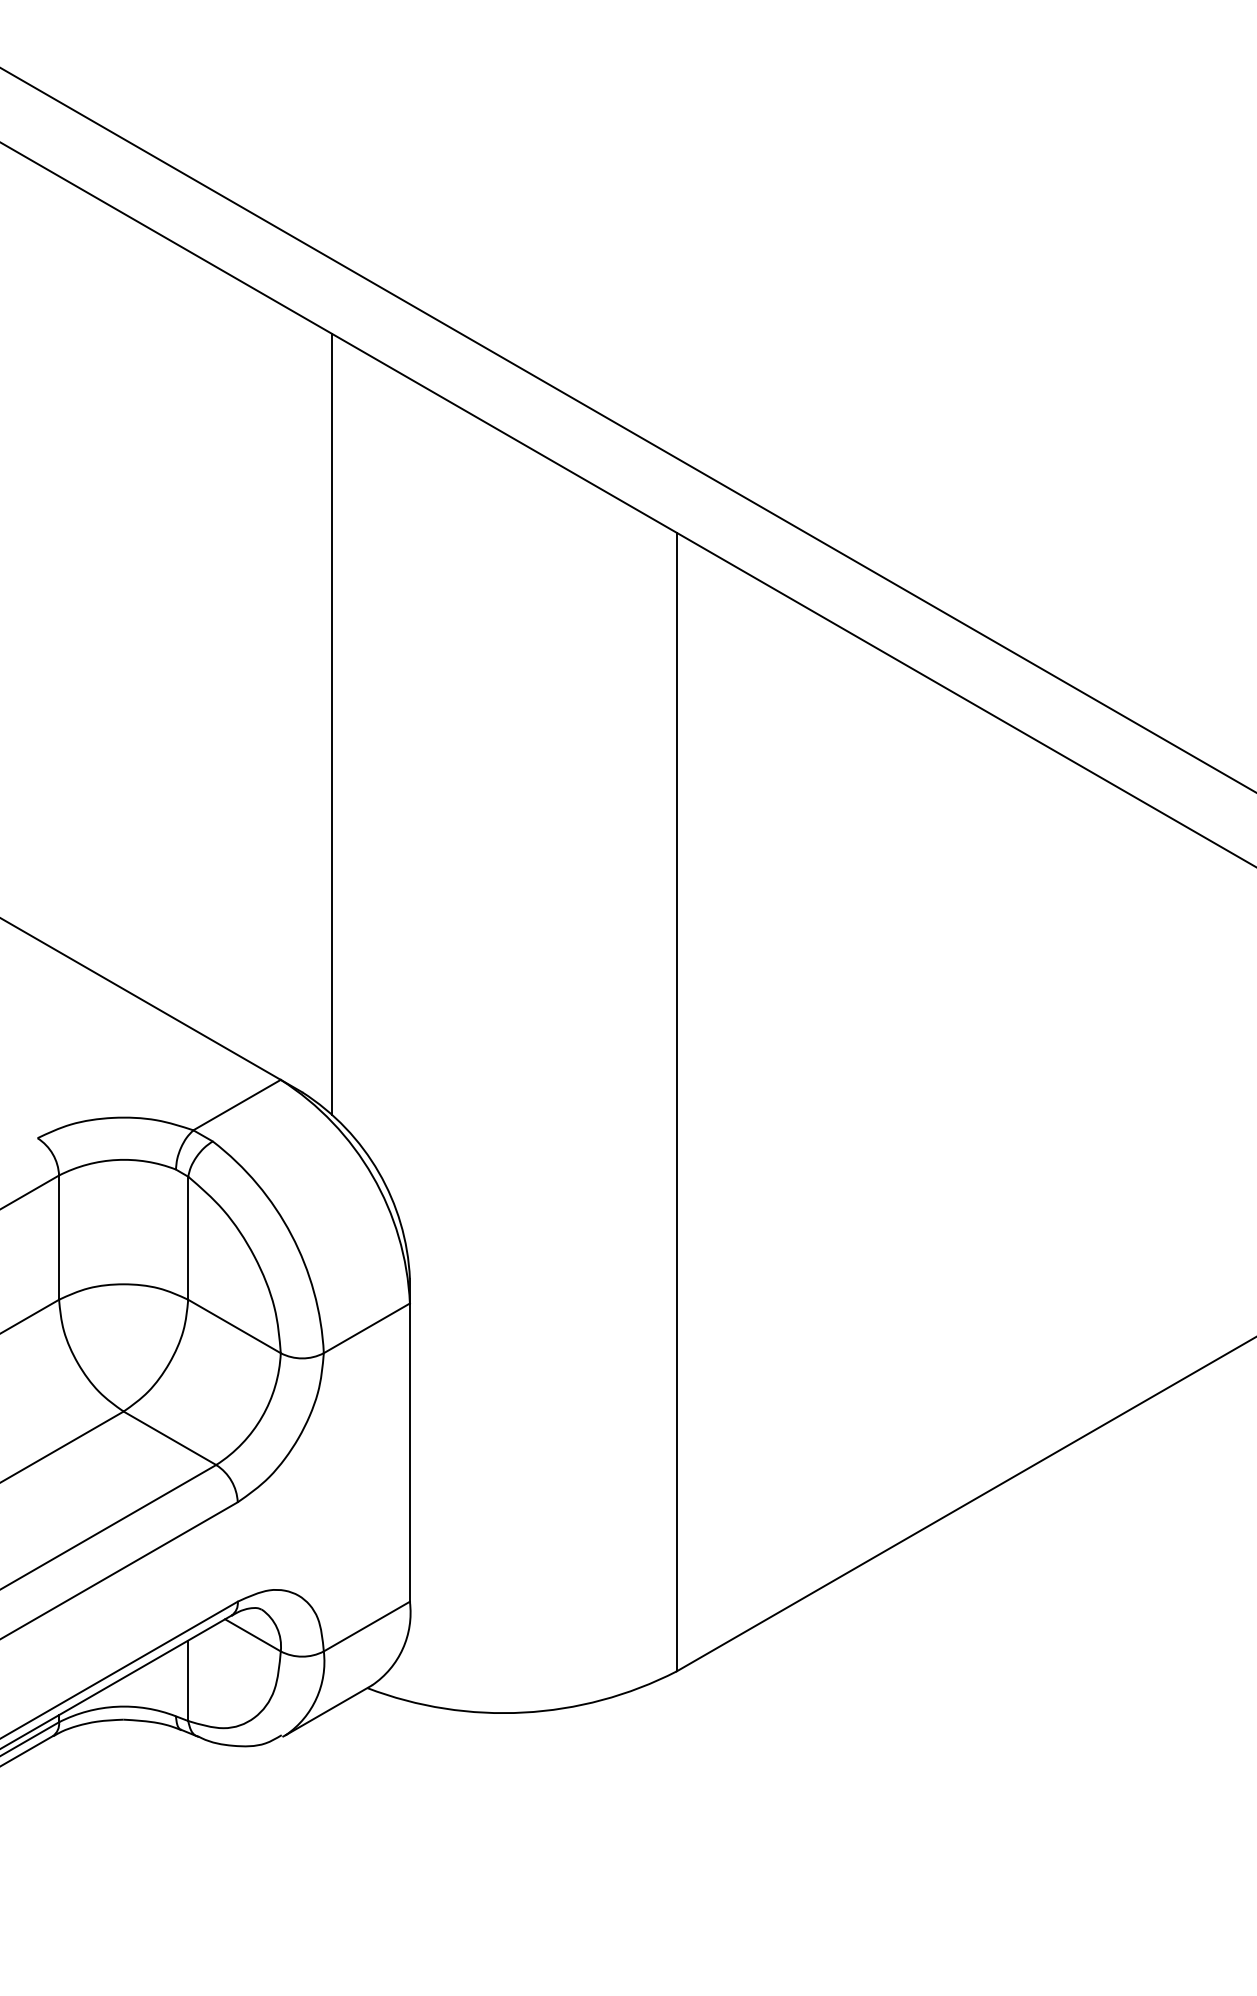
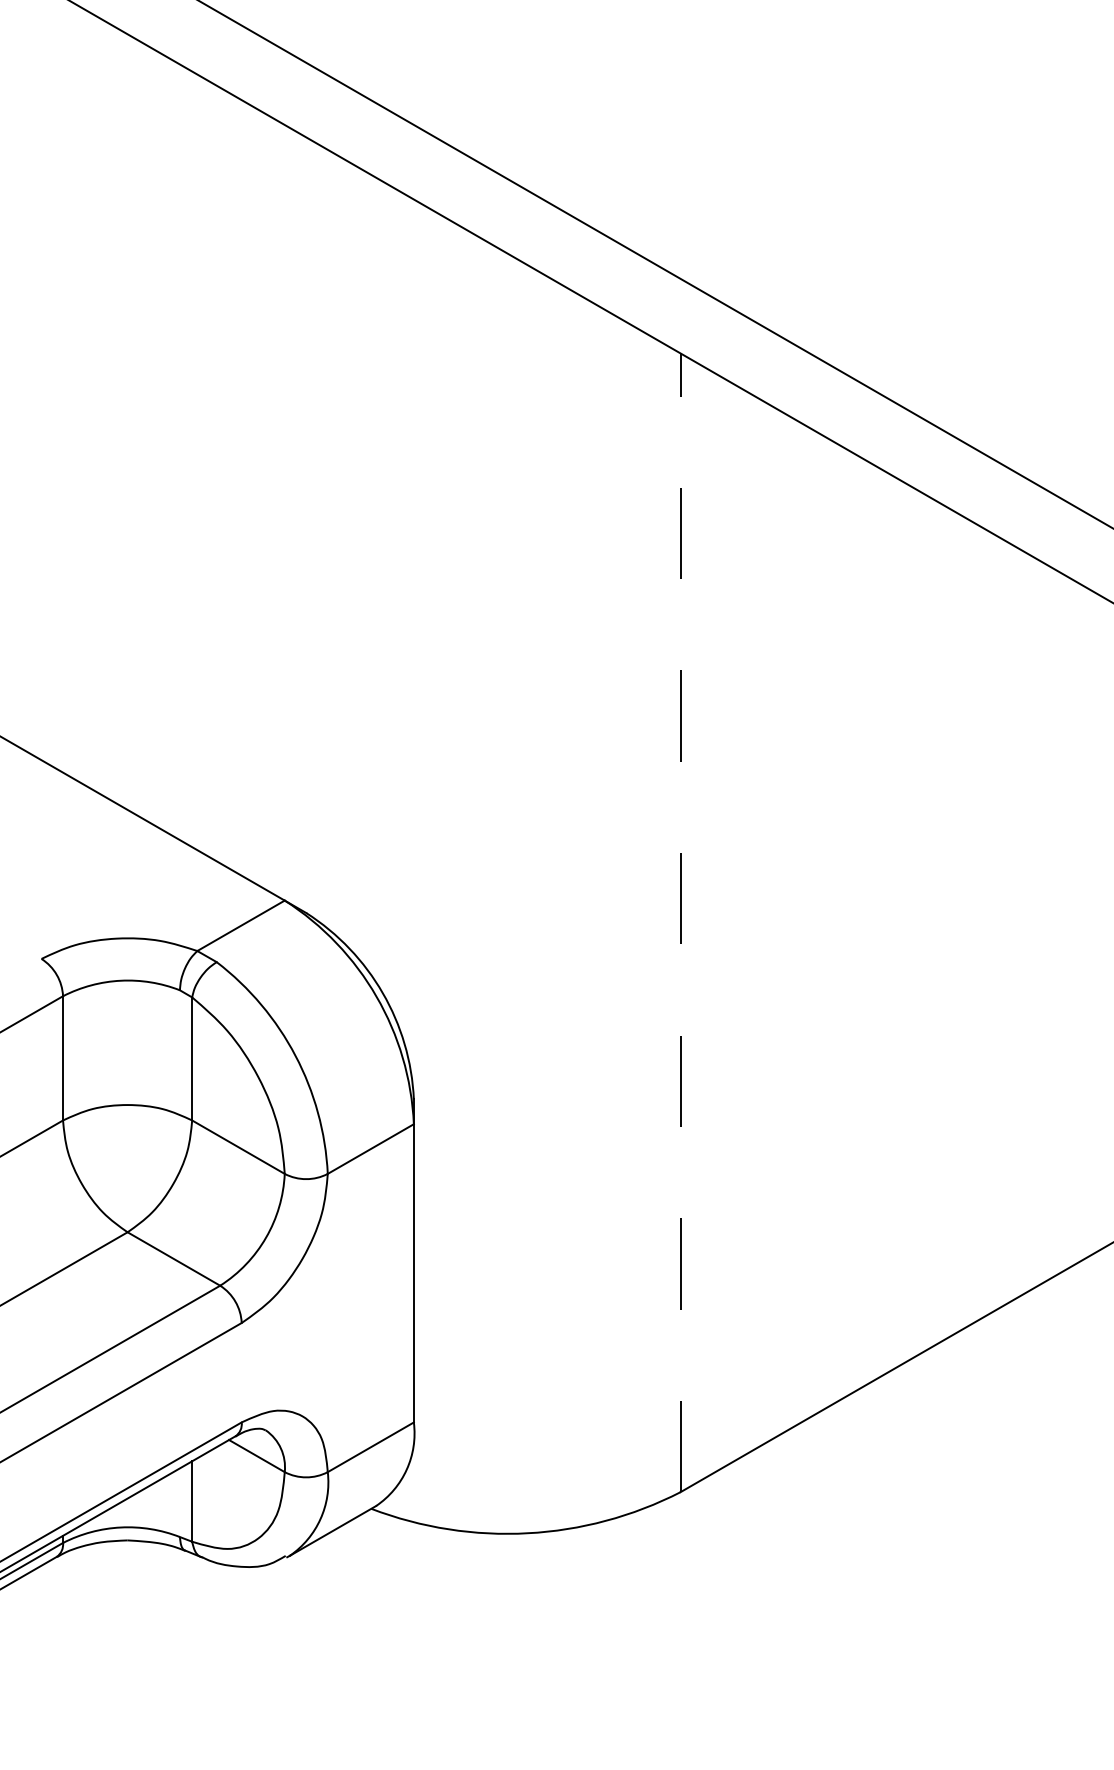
line: (332, 724) -> (336, 545), removed
line: (676, 1101) -> (680, 922), solid -> dashed

